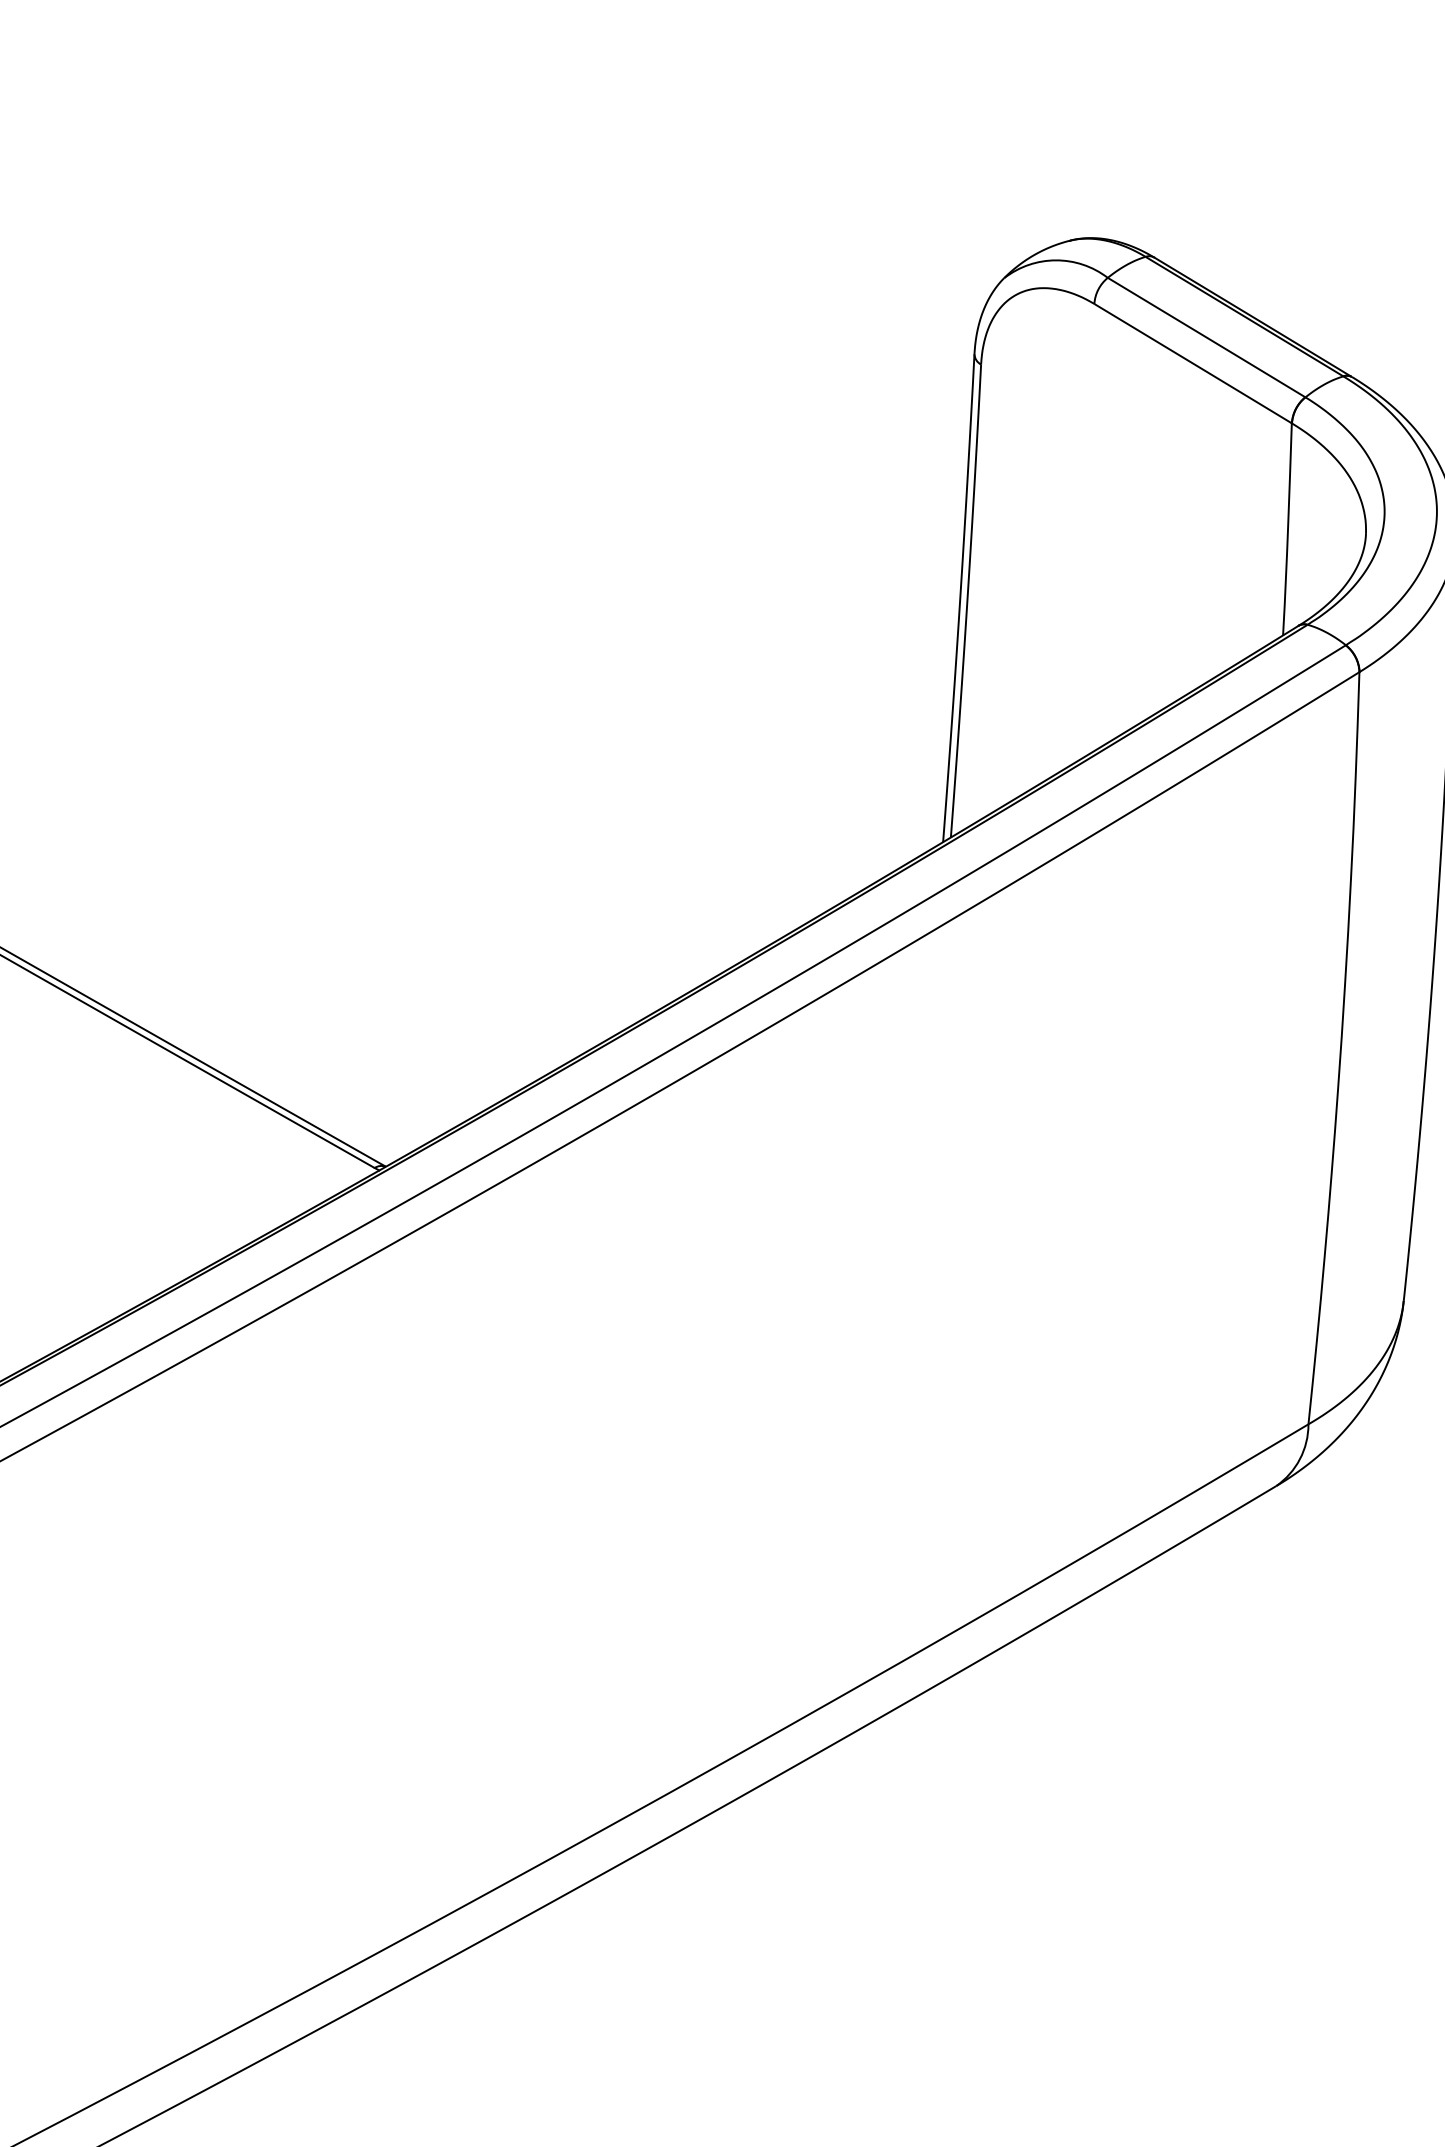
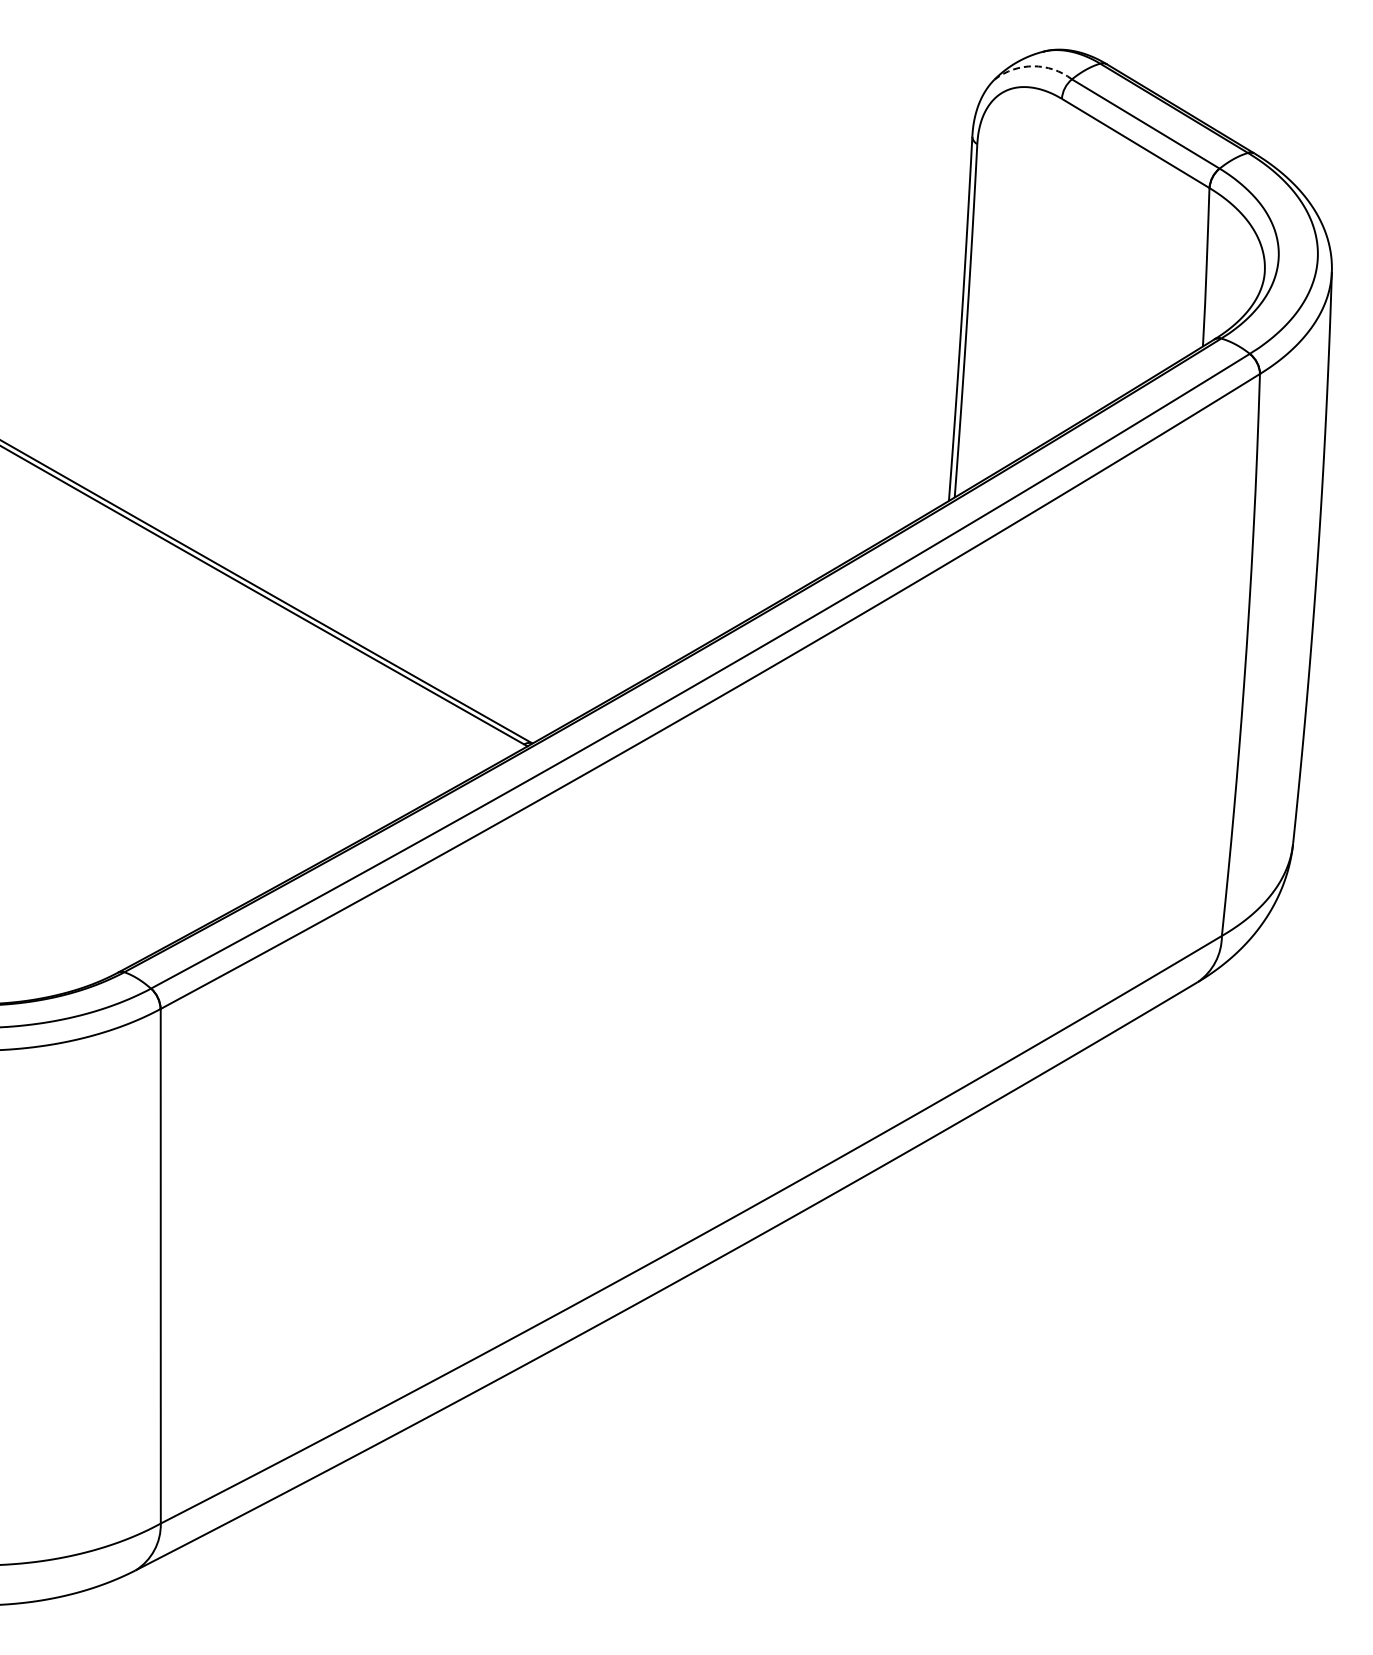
arc: (1056, 260) -> (1033, 66), solid -> dashed

